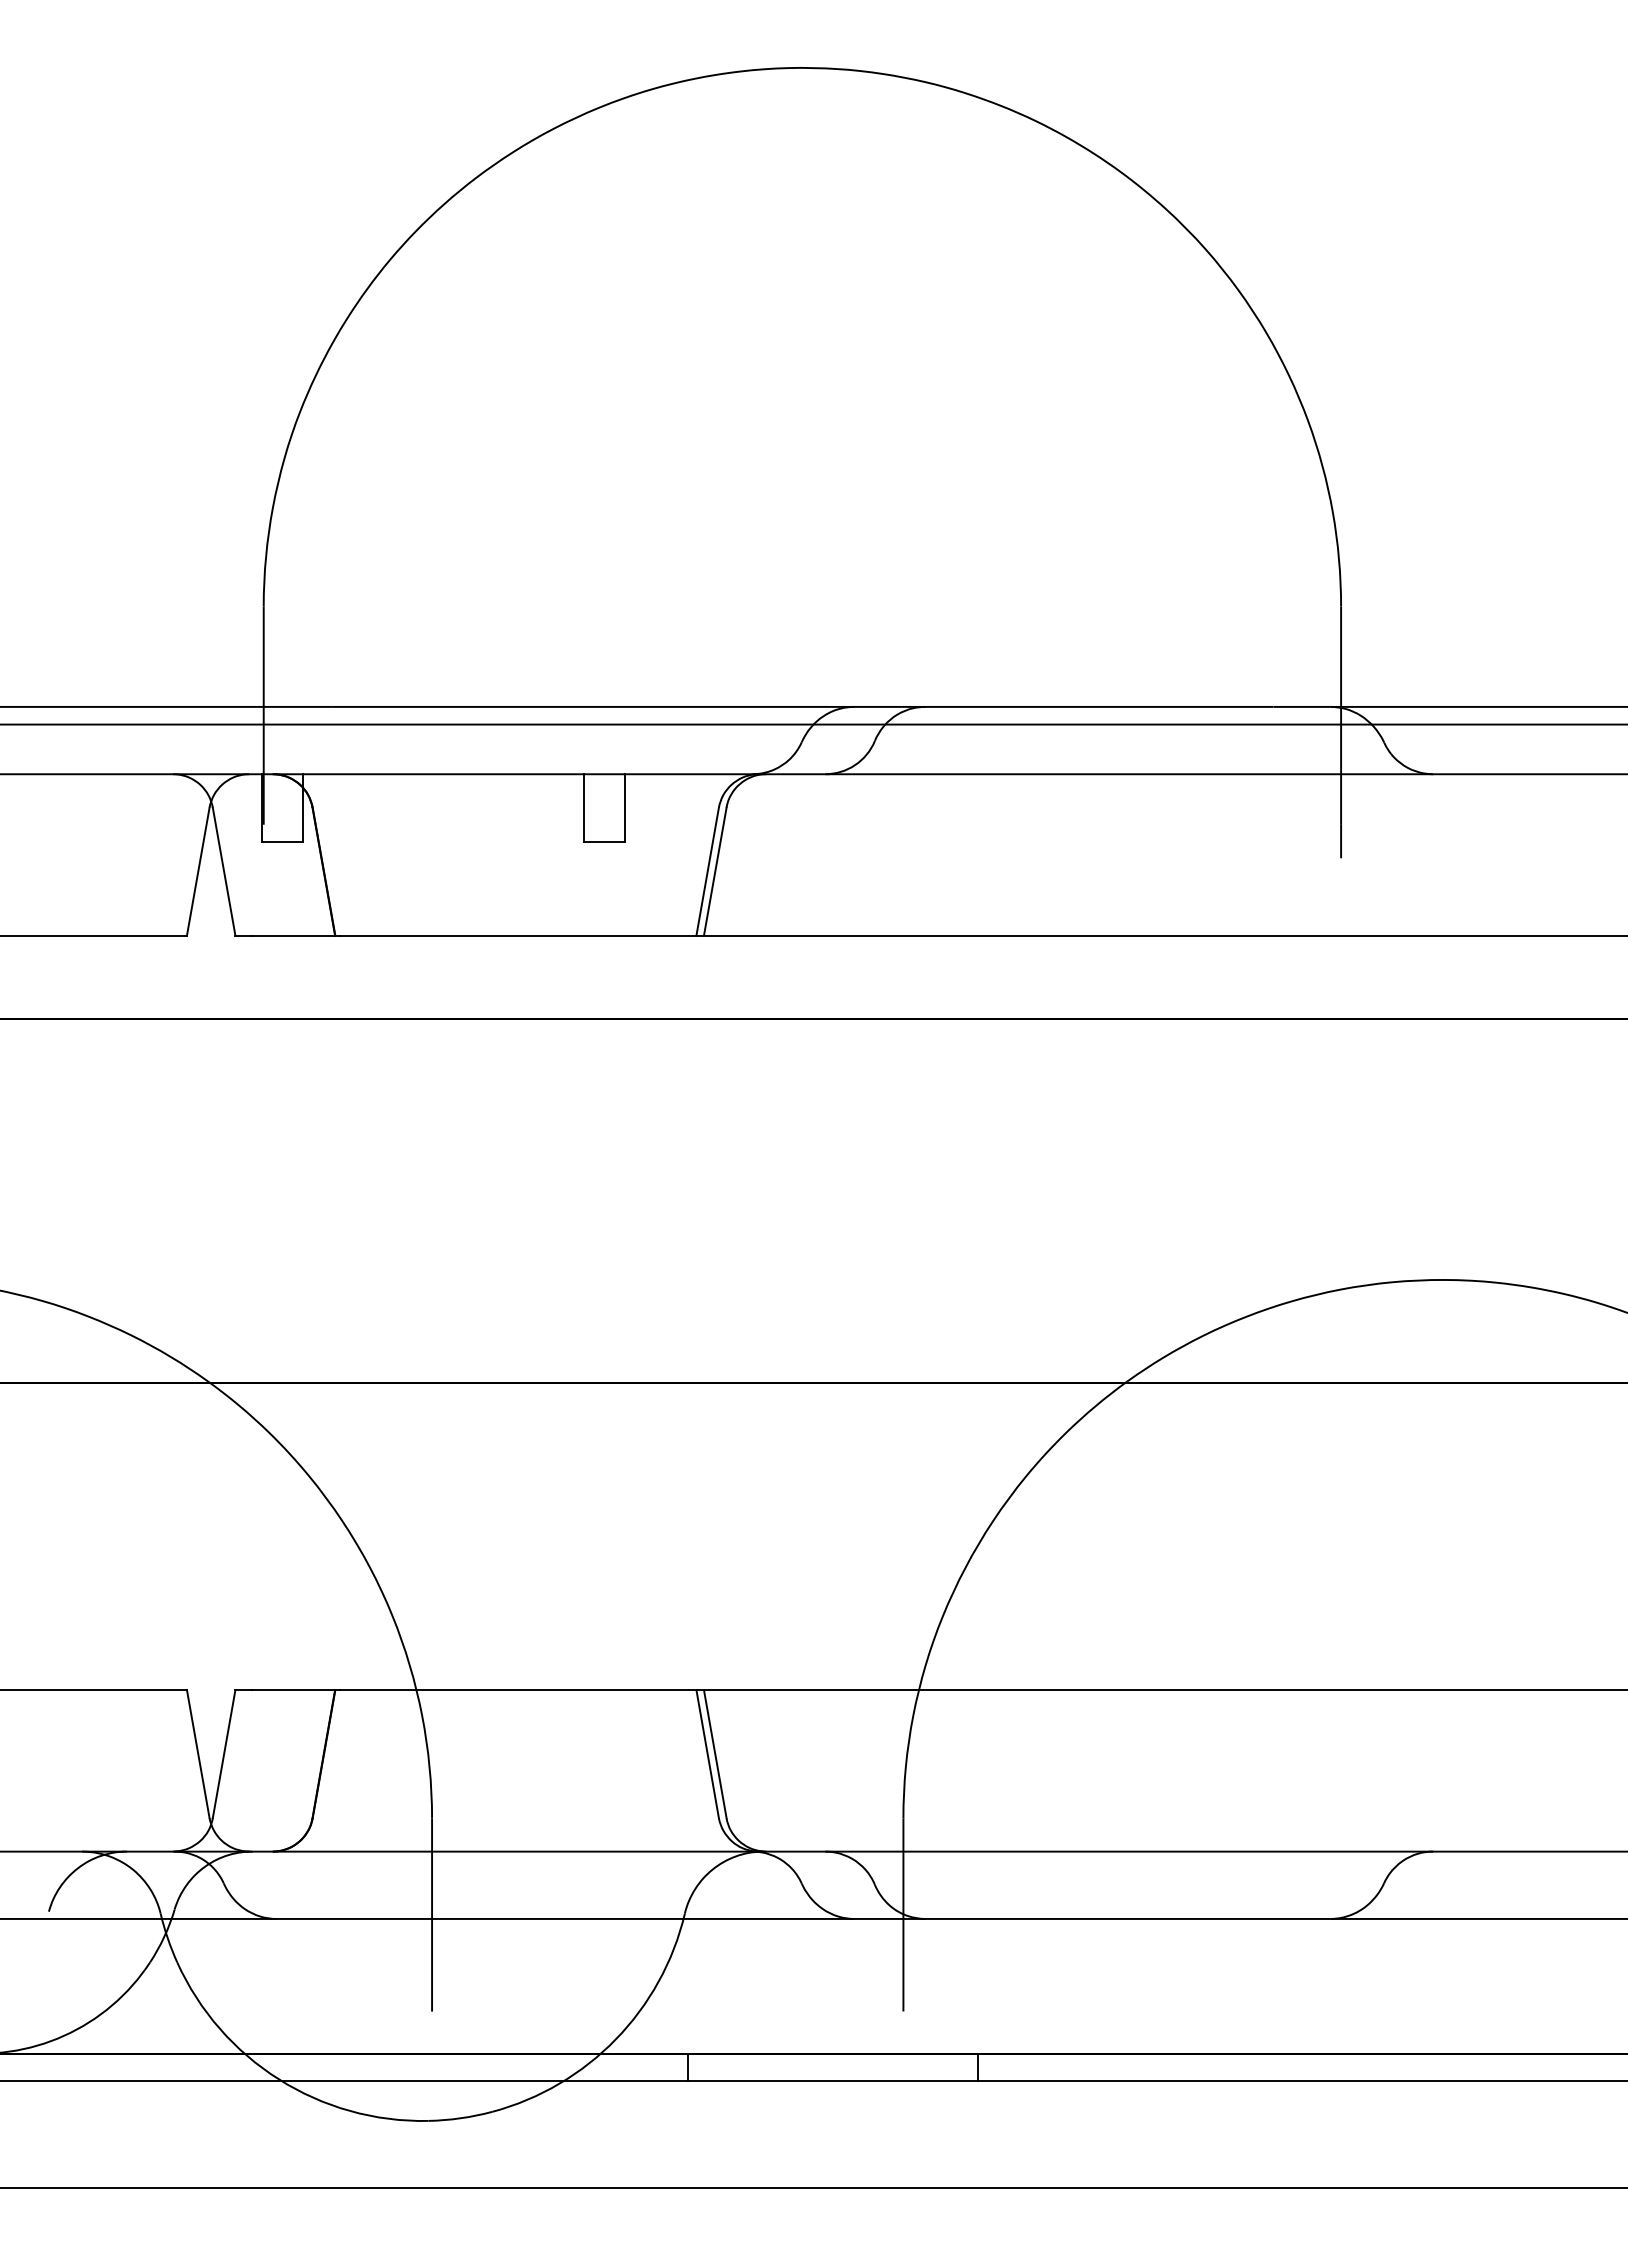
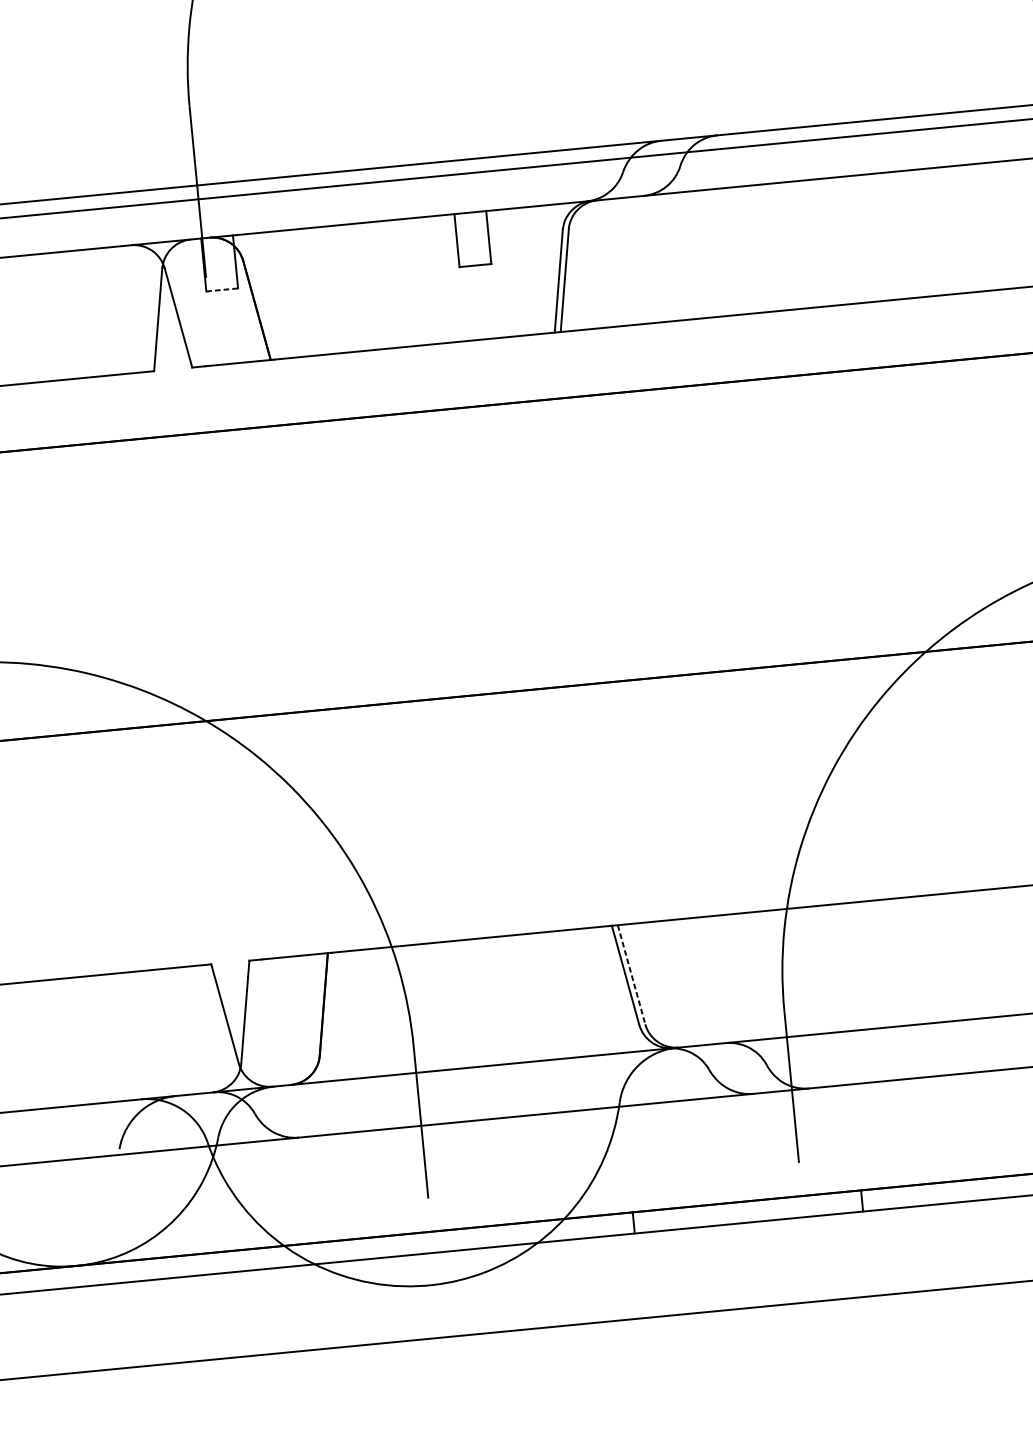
line: (283, 841) -> (222, 289), solid -> dashed
line: (715, 1754) -> (631, 975), solid -> dashed

